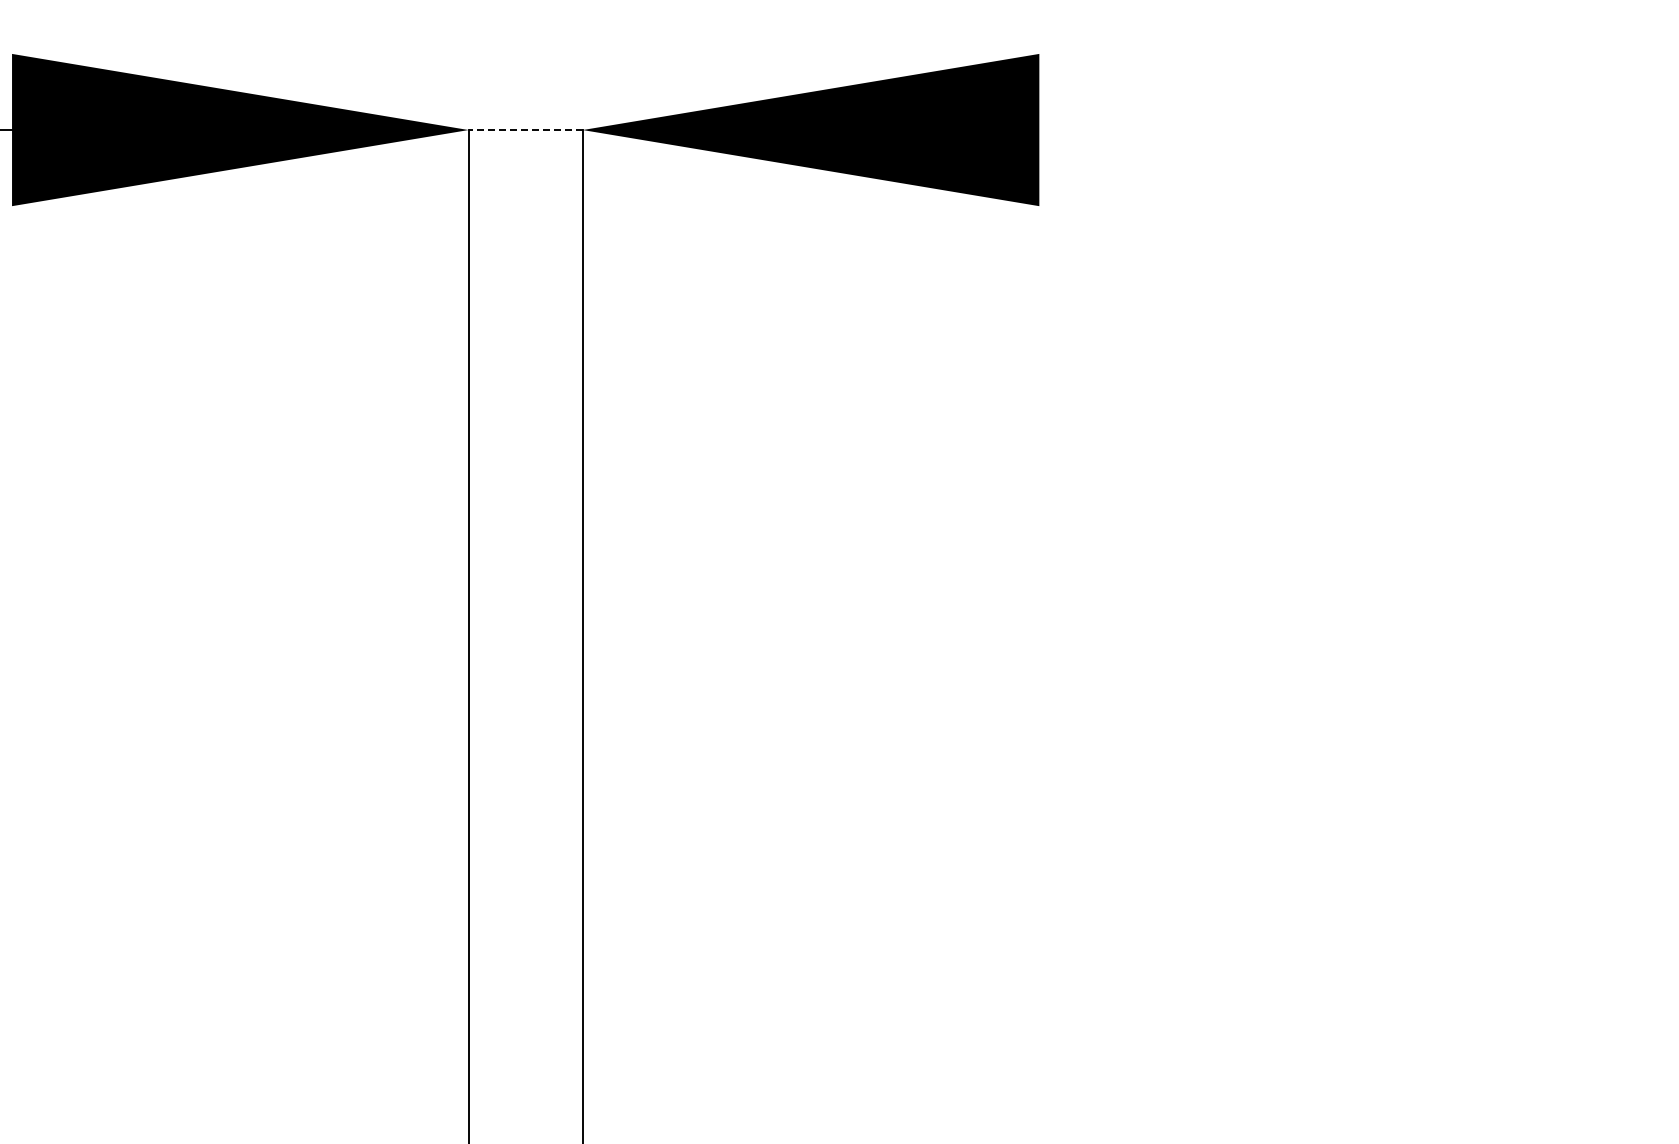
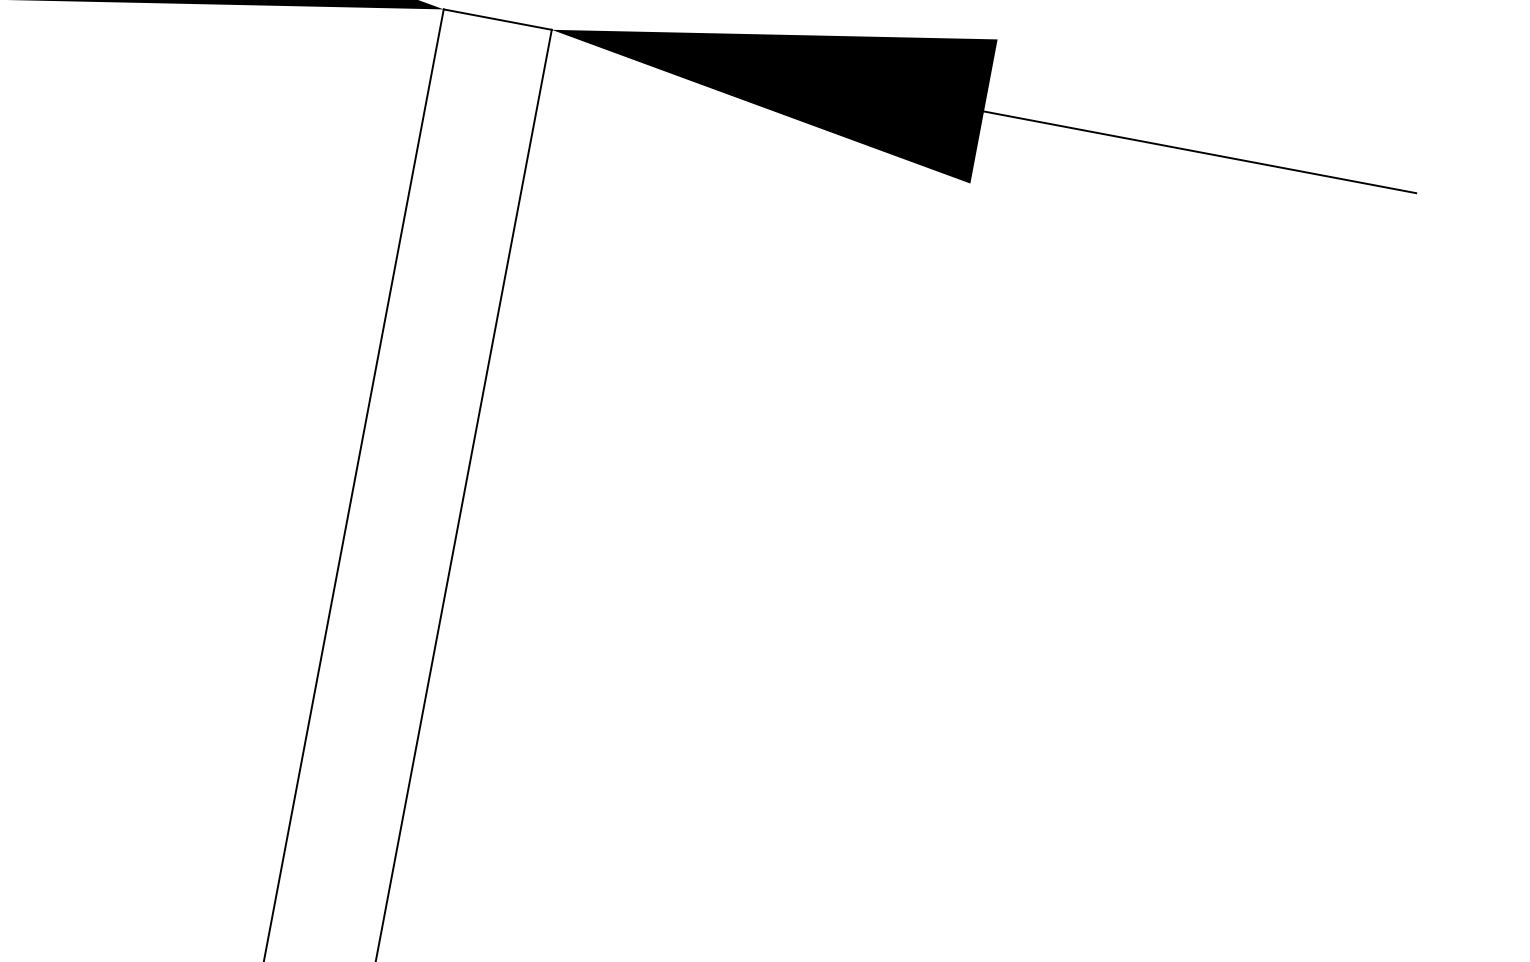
line: (525, 130) -> (497, 20), dashed -> solid
line: (1267, 130) -> (1199, 152), added

